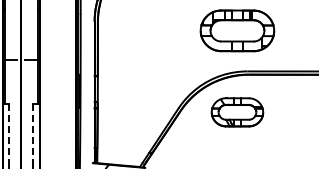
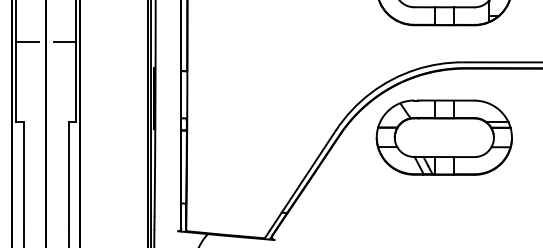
part: (237, 112) -> (444, 137), size x1.43
line: (8, 133) -> (22, 176), dashed -> solid
line: (33, 133) -> (68, 176), dashed -> solid

